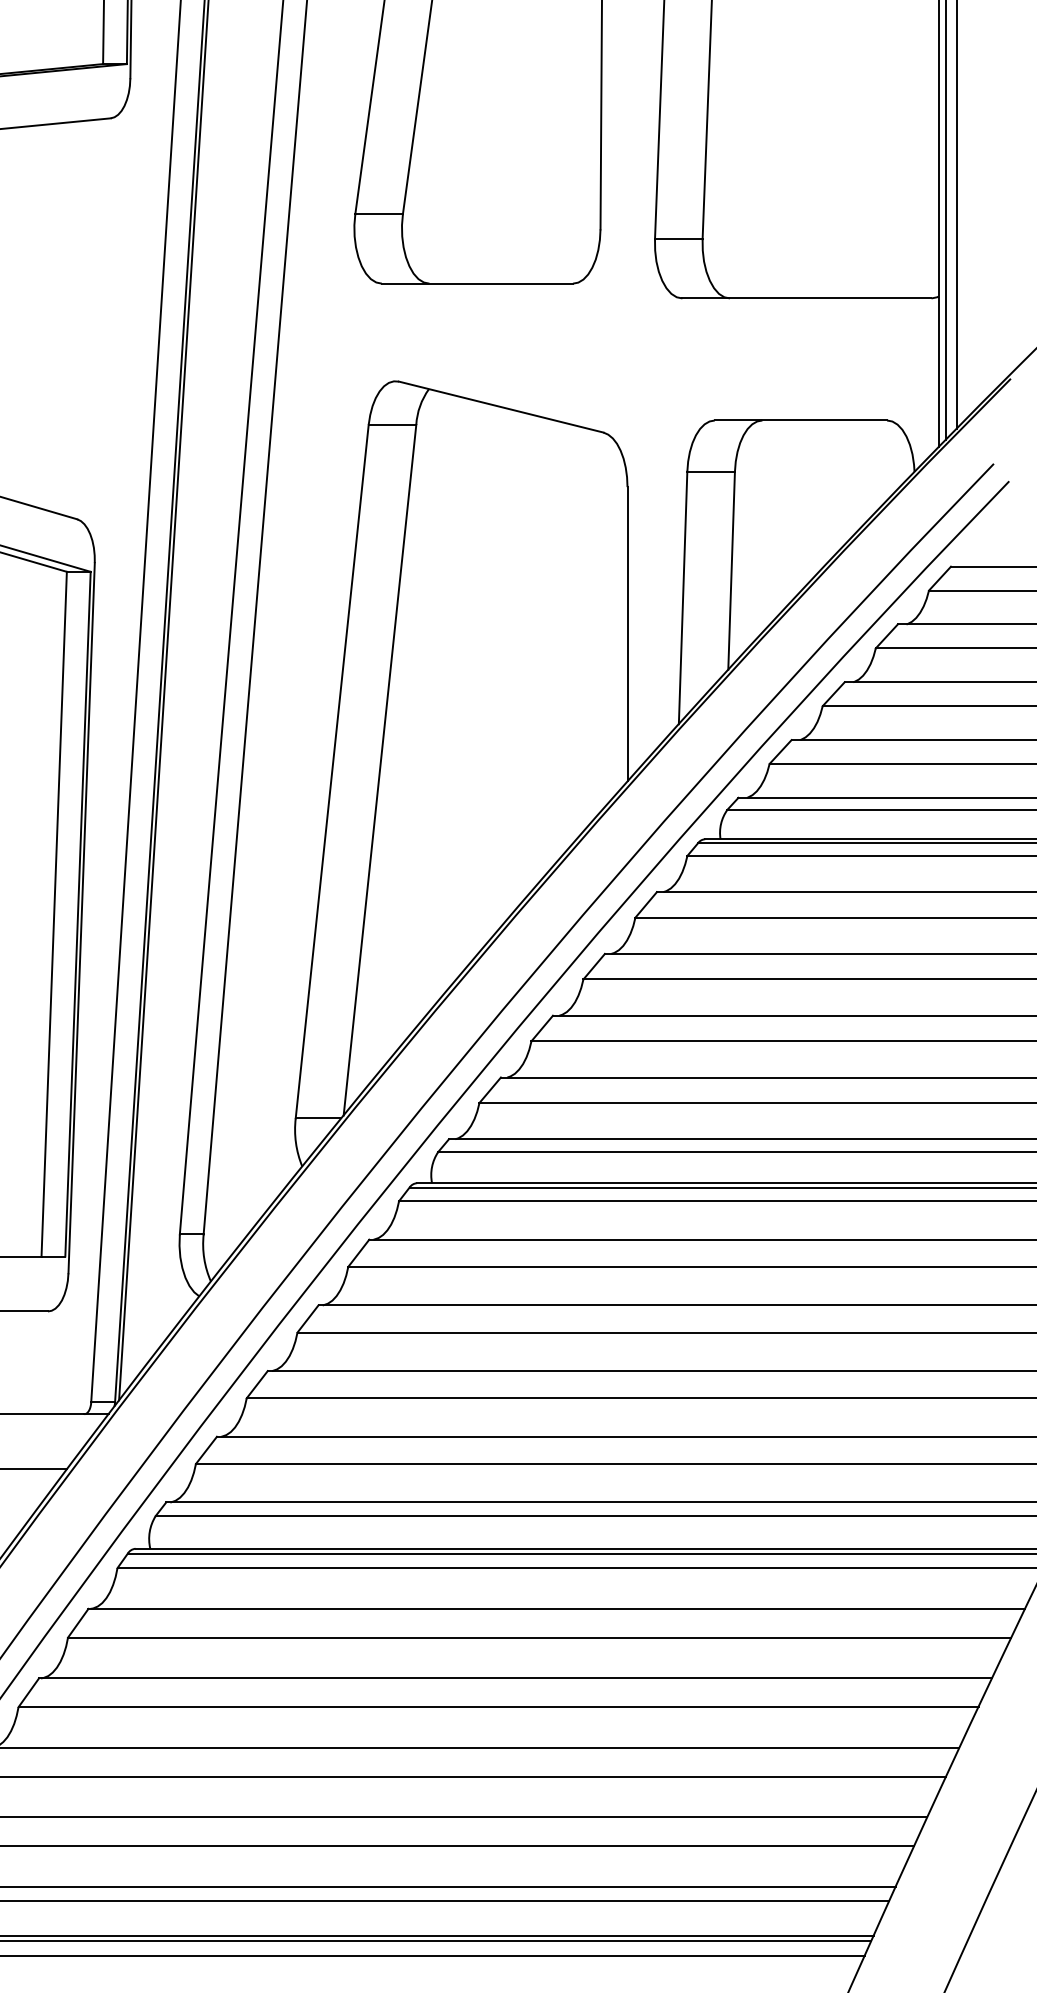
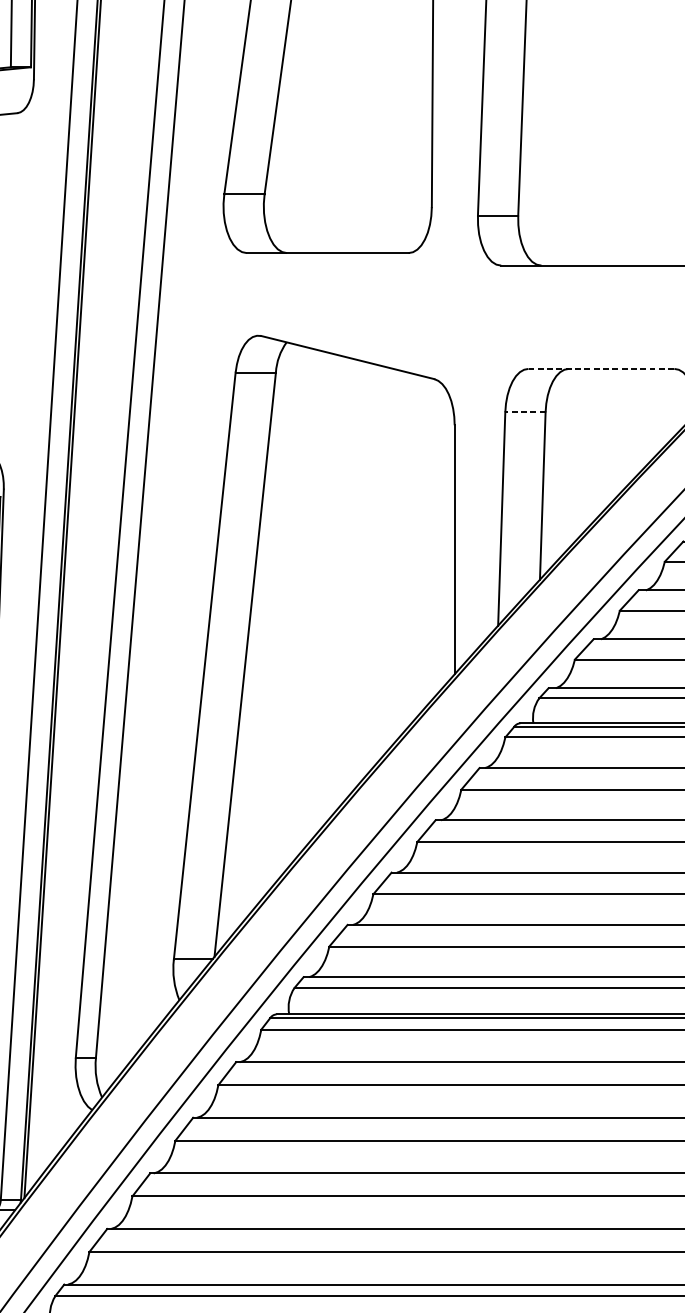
line: (801, 420) -> (601, 368), solid -> dashed
line: (711, 471) -> (525, 412), solid -> dashed

